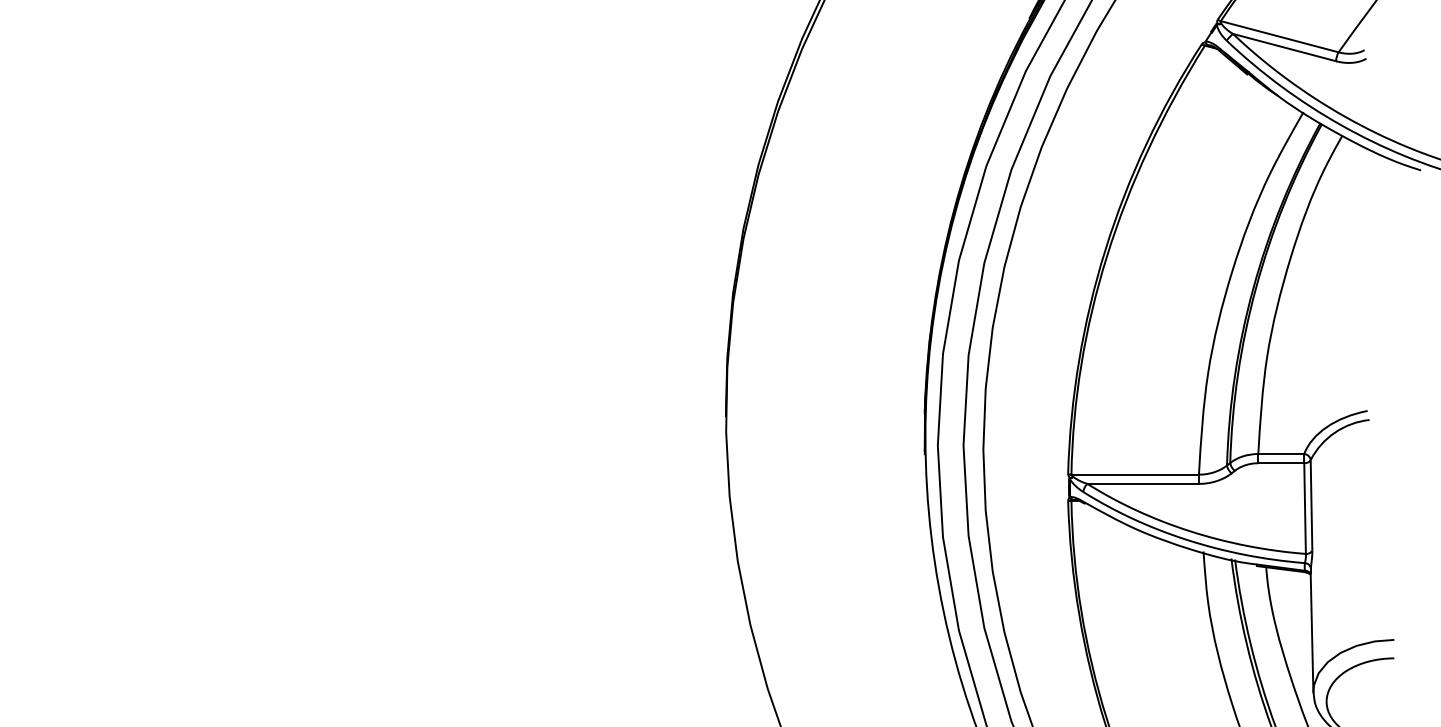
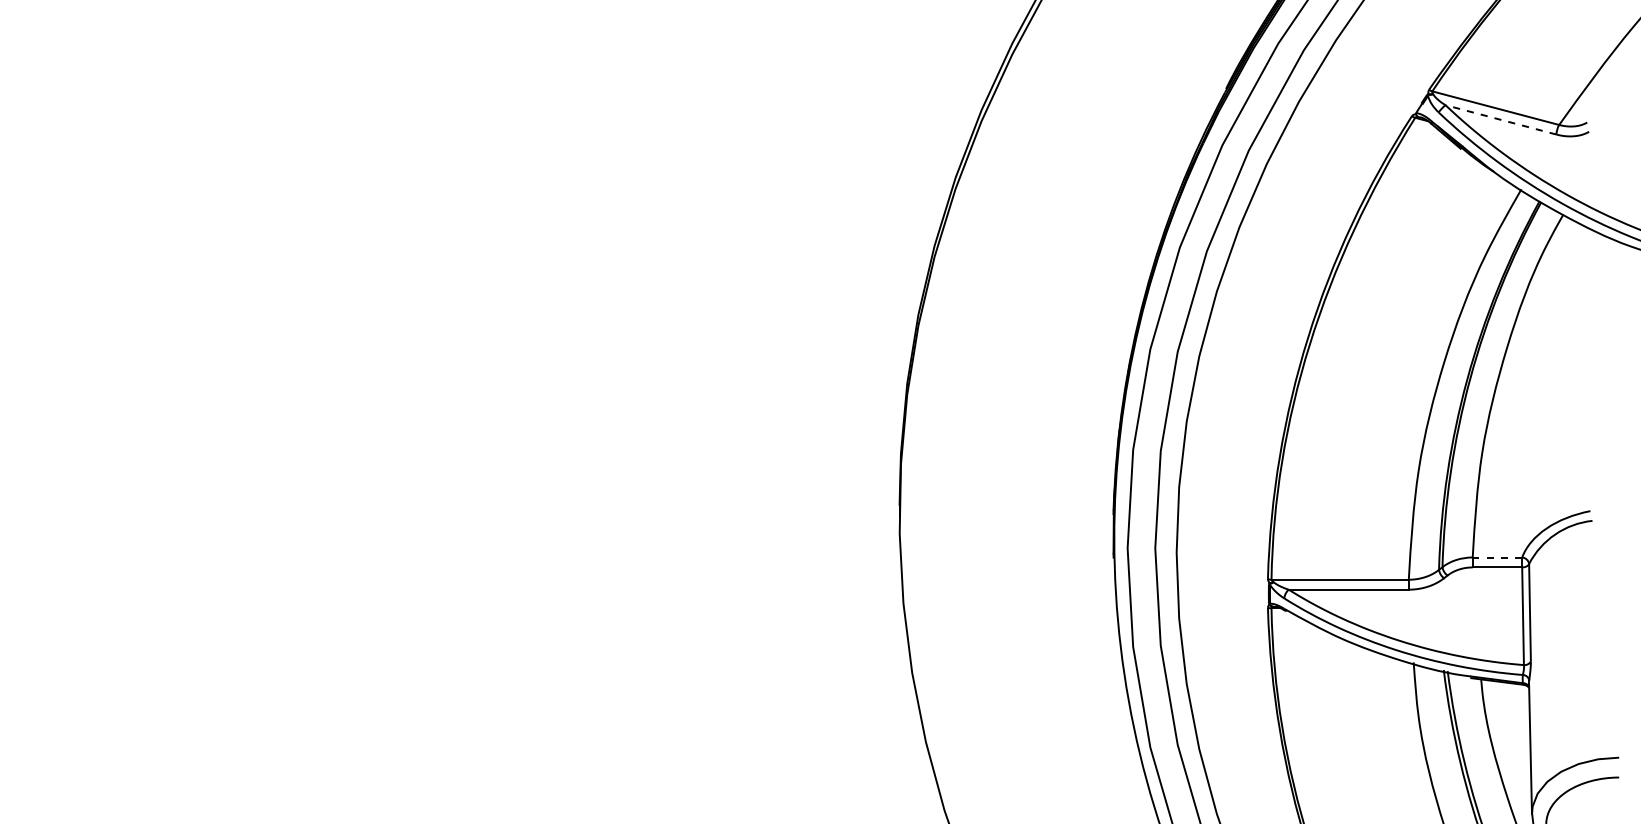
line: (1284, 47) -> (1500, 119), solid -> dashed
line: (1281, 454) -> (1497, 557), solid -> dashed

